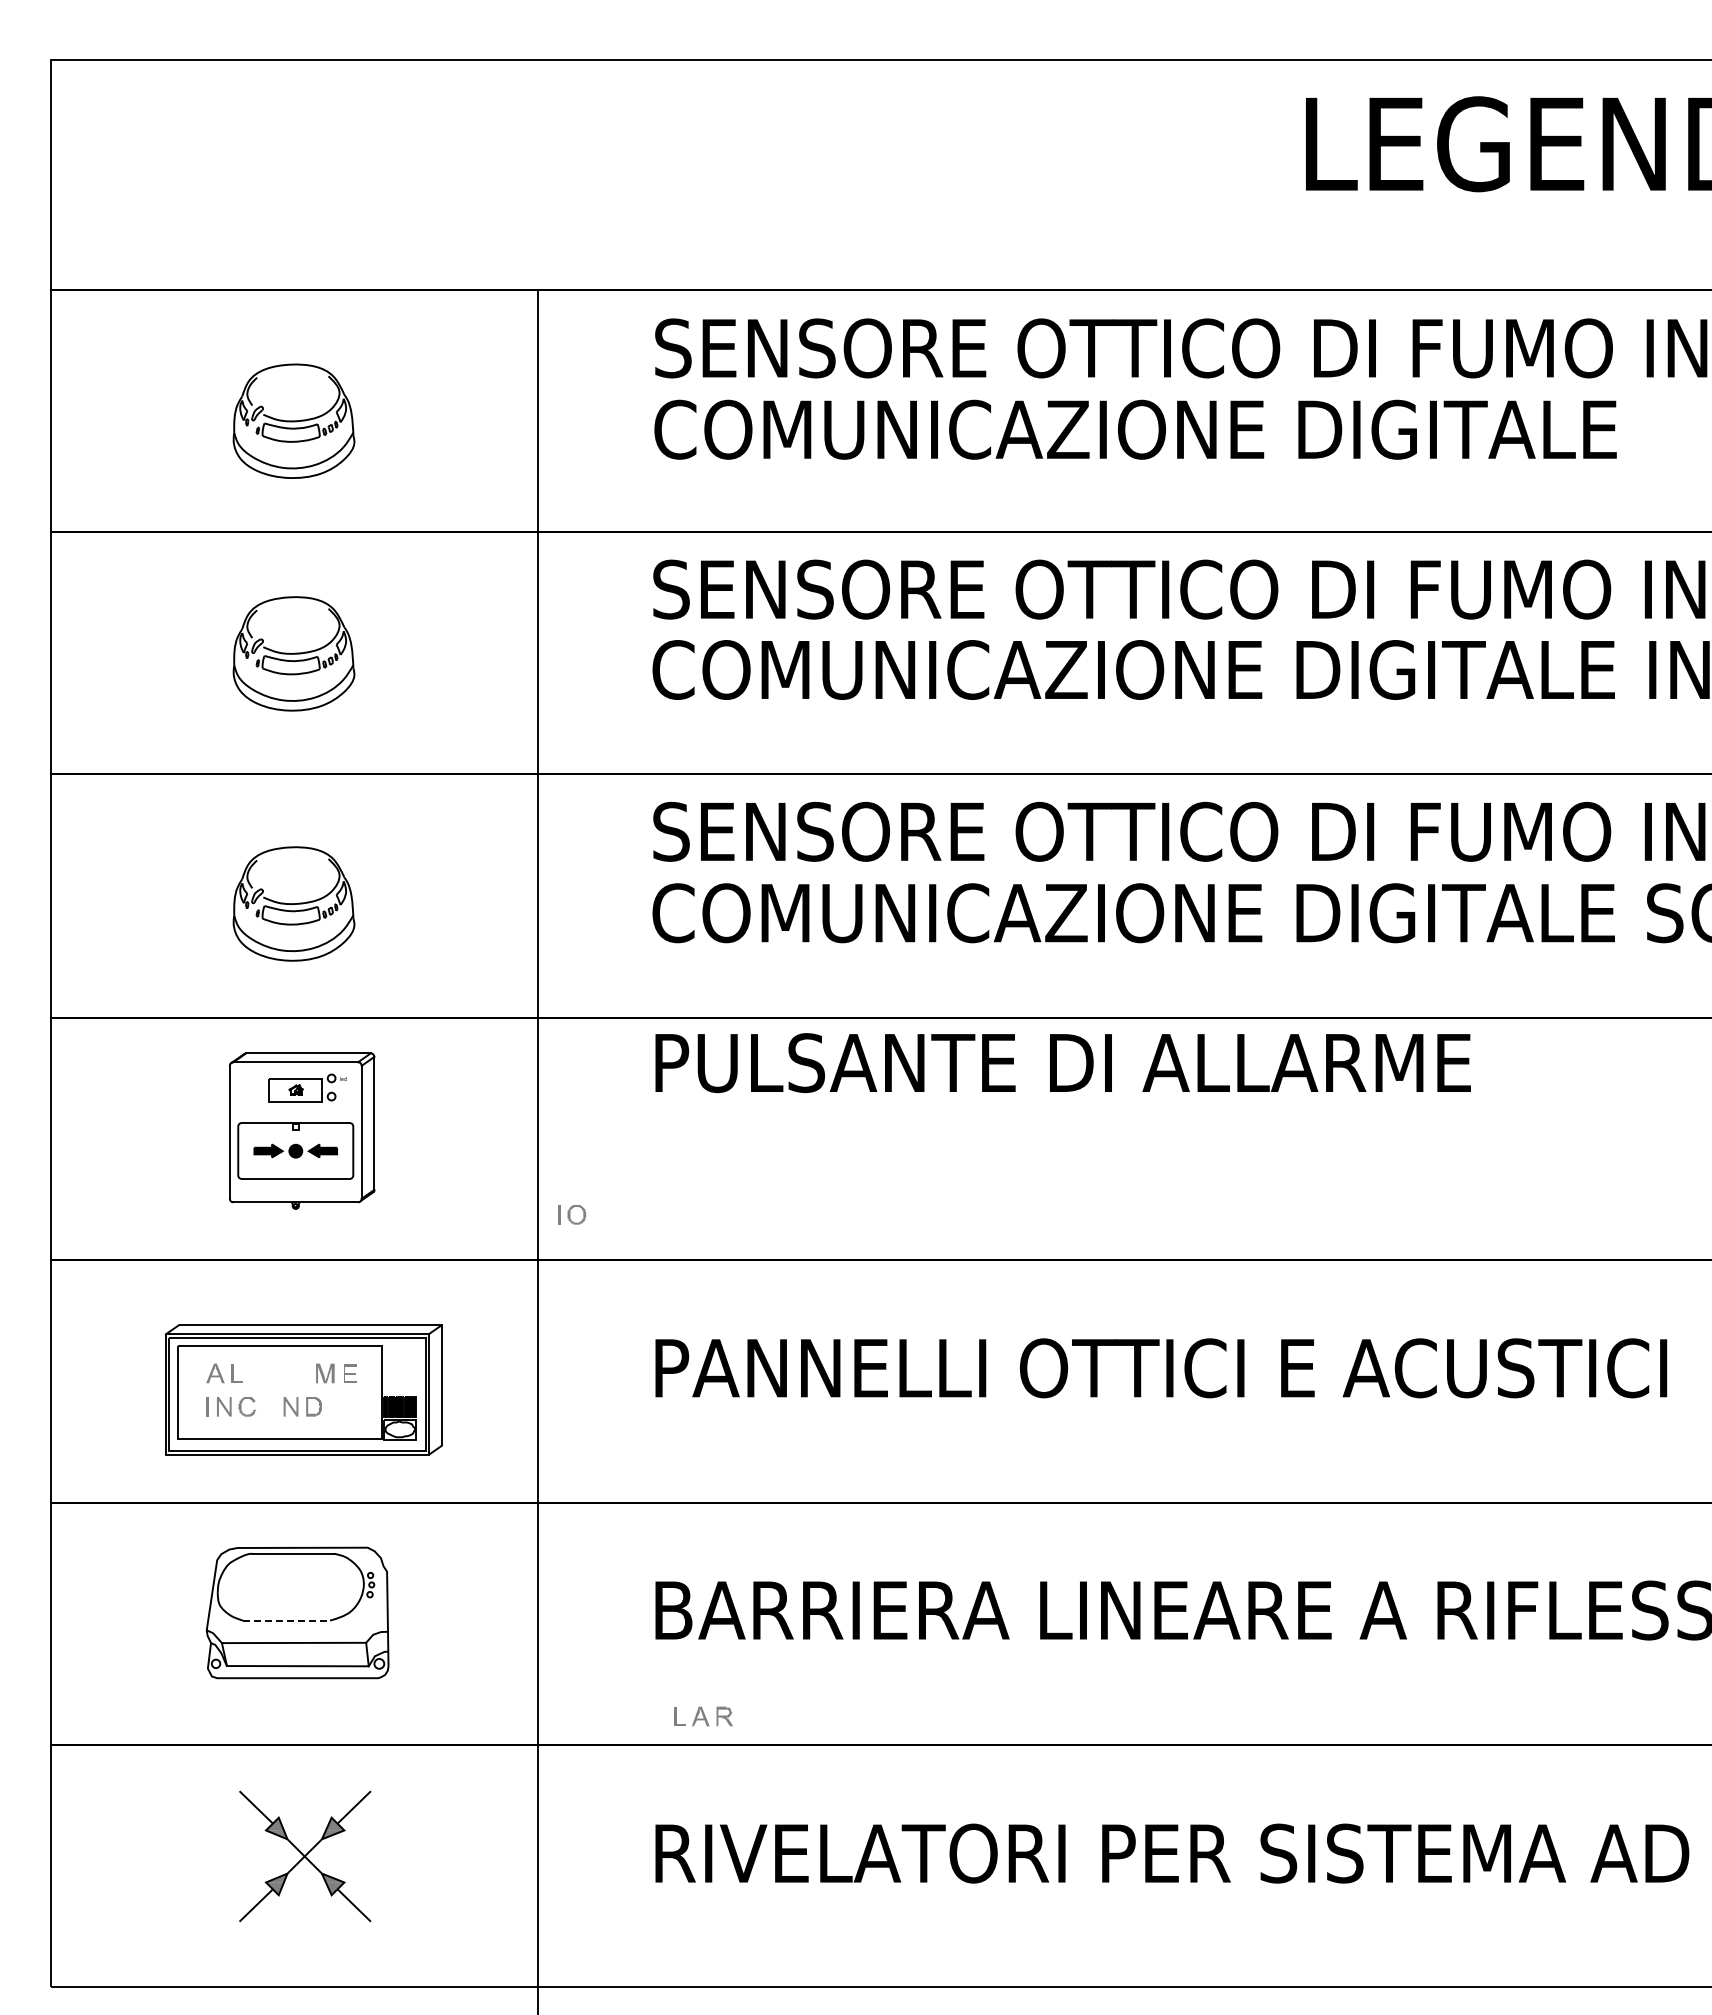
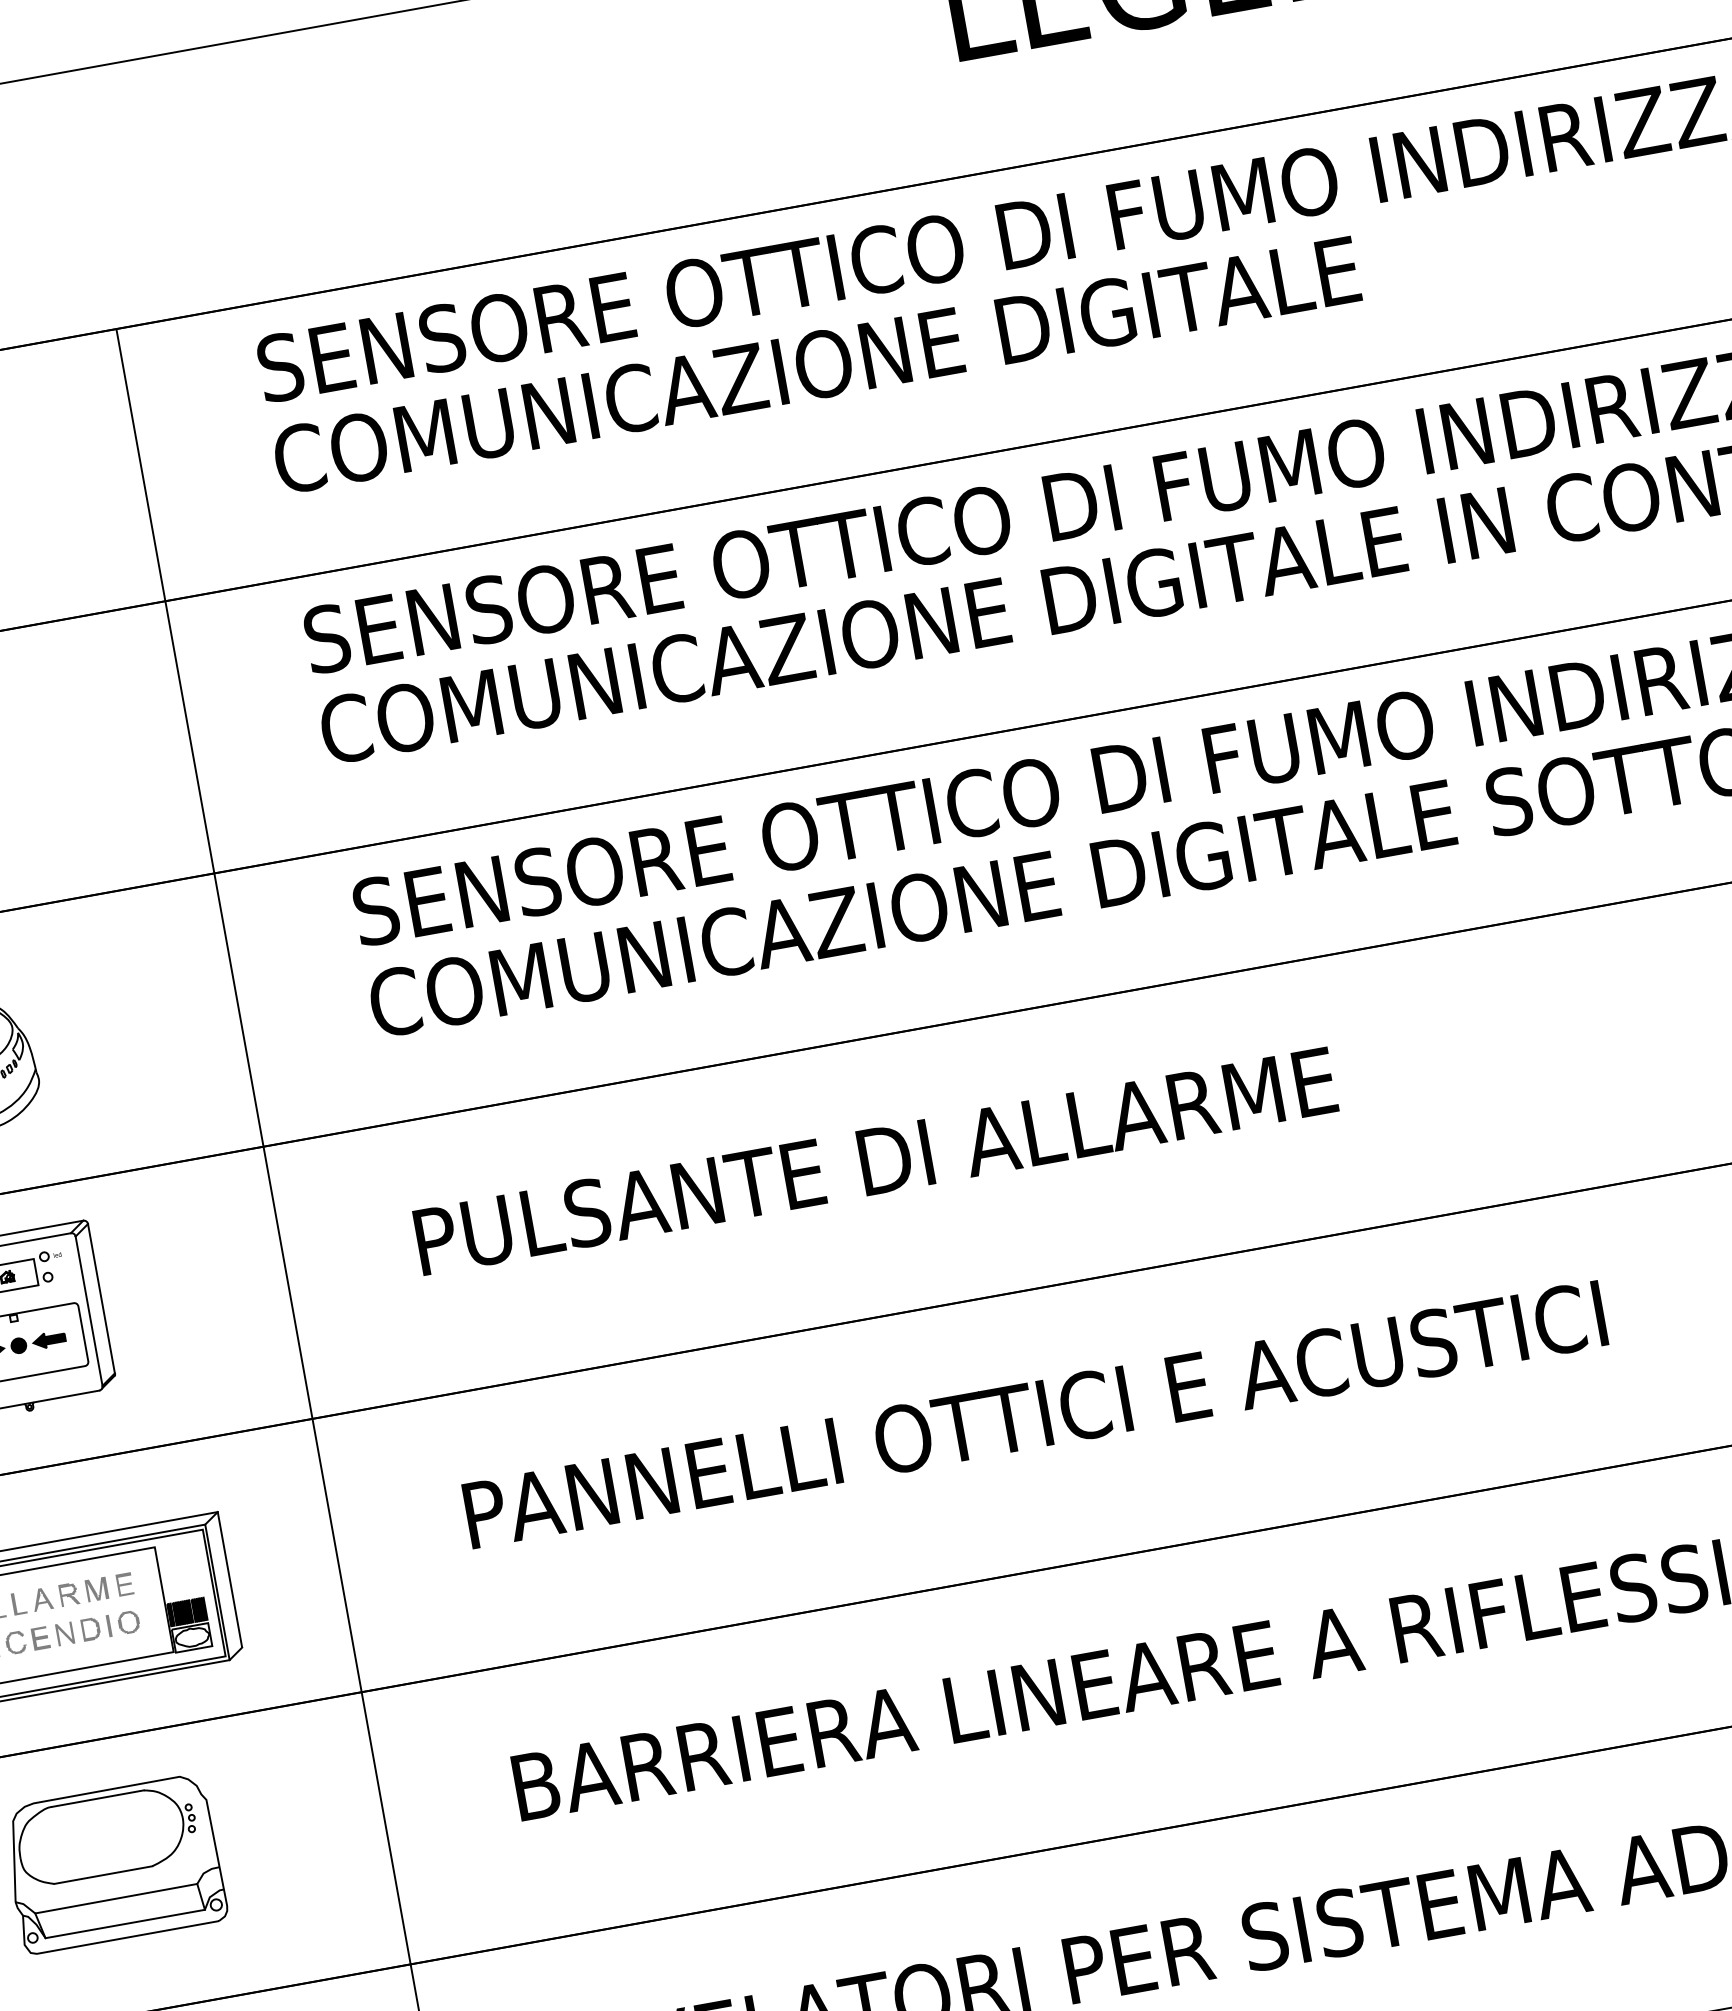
text: (1062, 1063) -> (875, 1161), moved
part: (571, 1214) -> (122, 1623), moved
fill: (269, 1406) -> (40, 1637), added
line: (286, 1620) -> (103, 1874), dashed -> solid
part: (703, 1716) -> (45, 1598), moved

